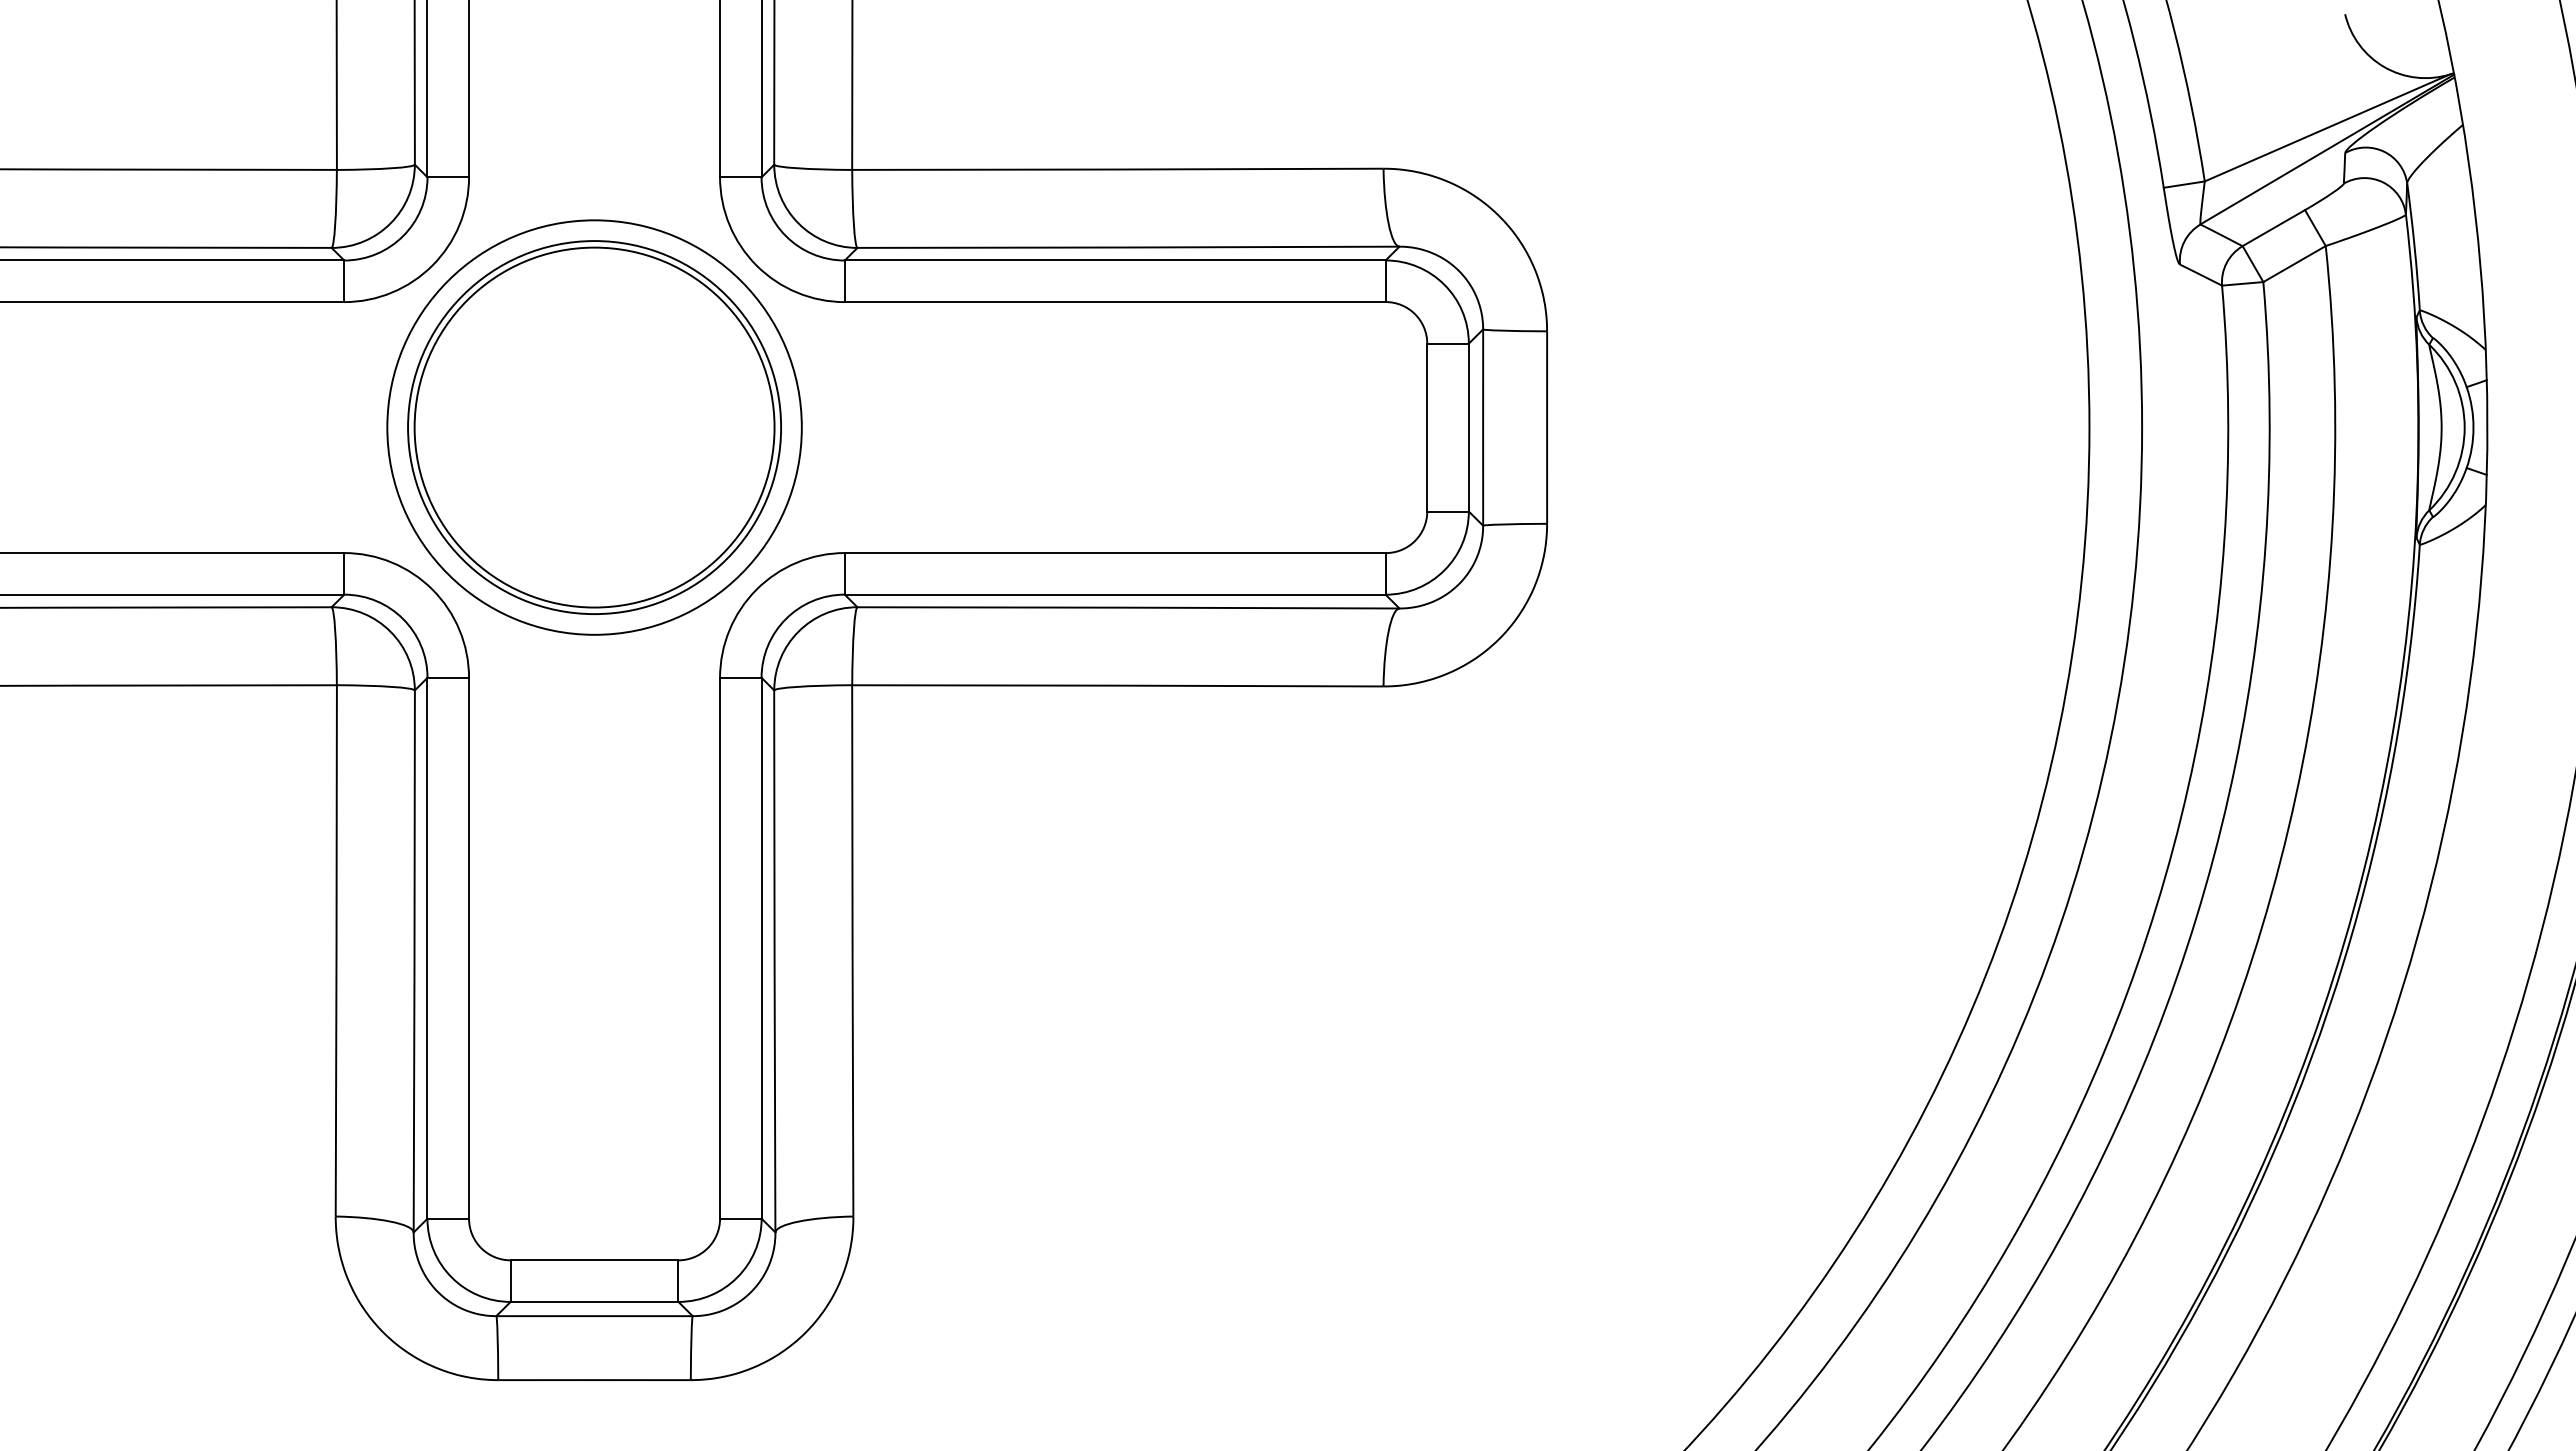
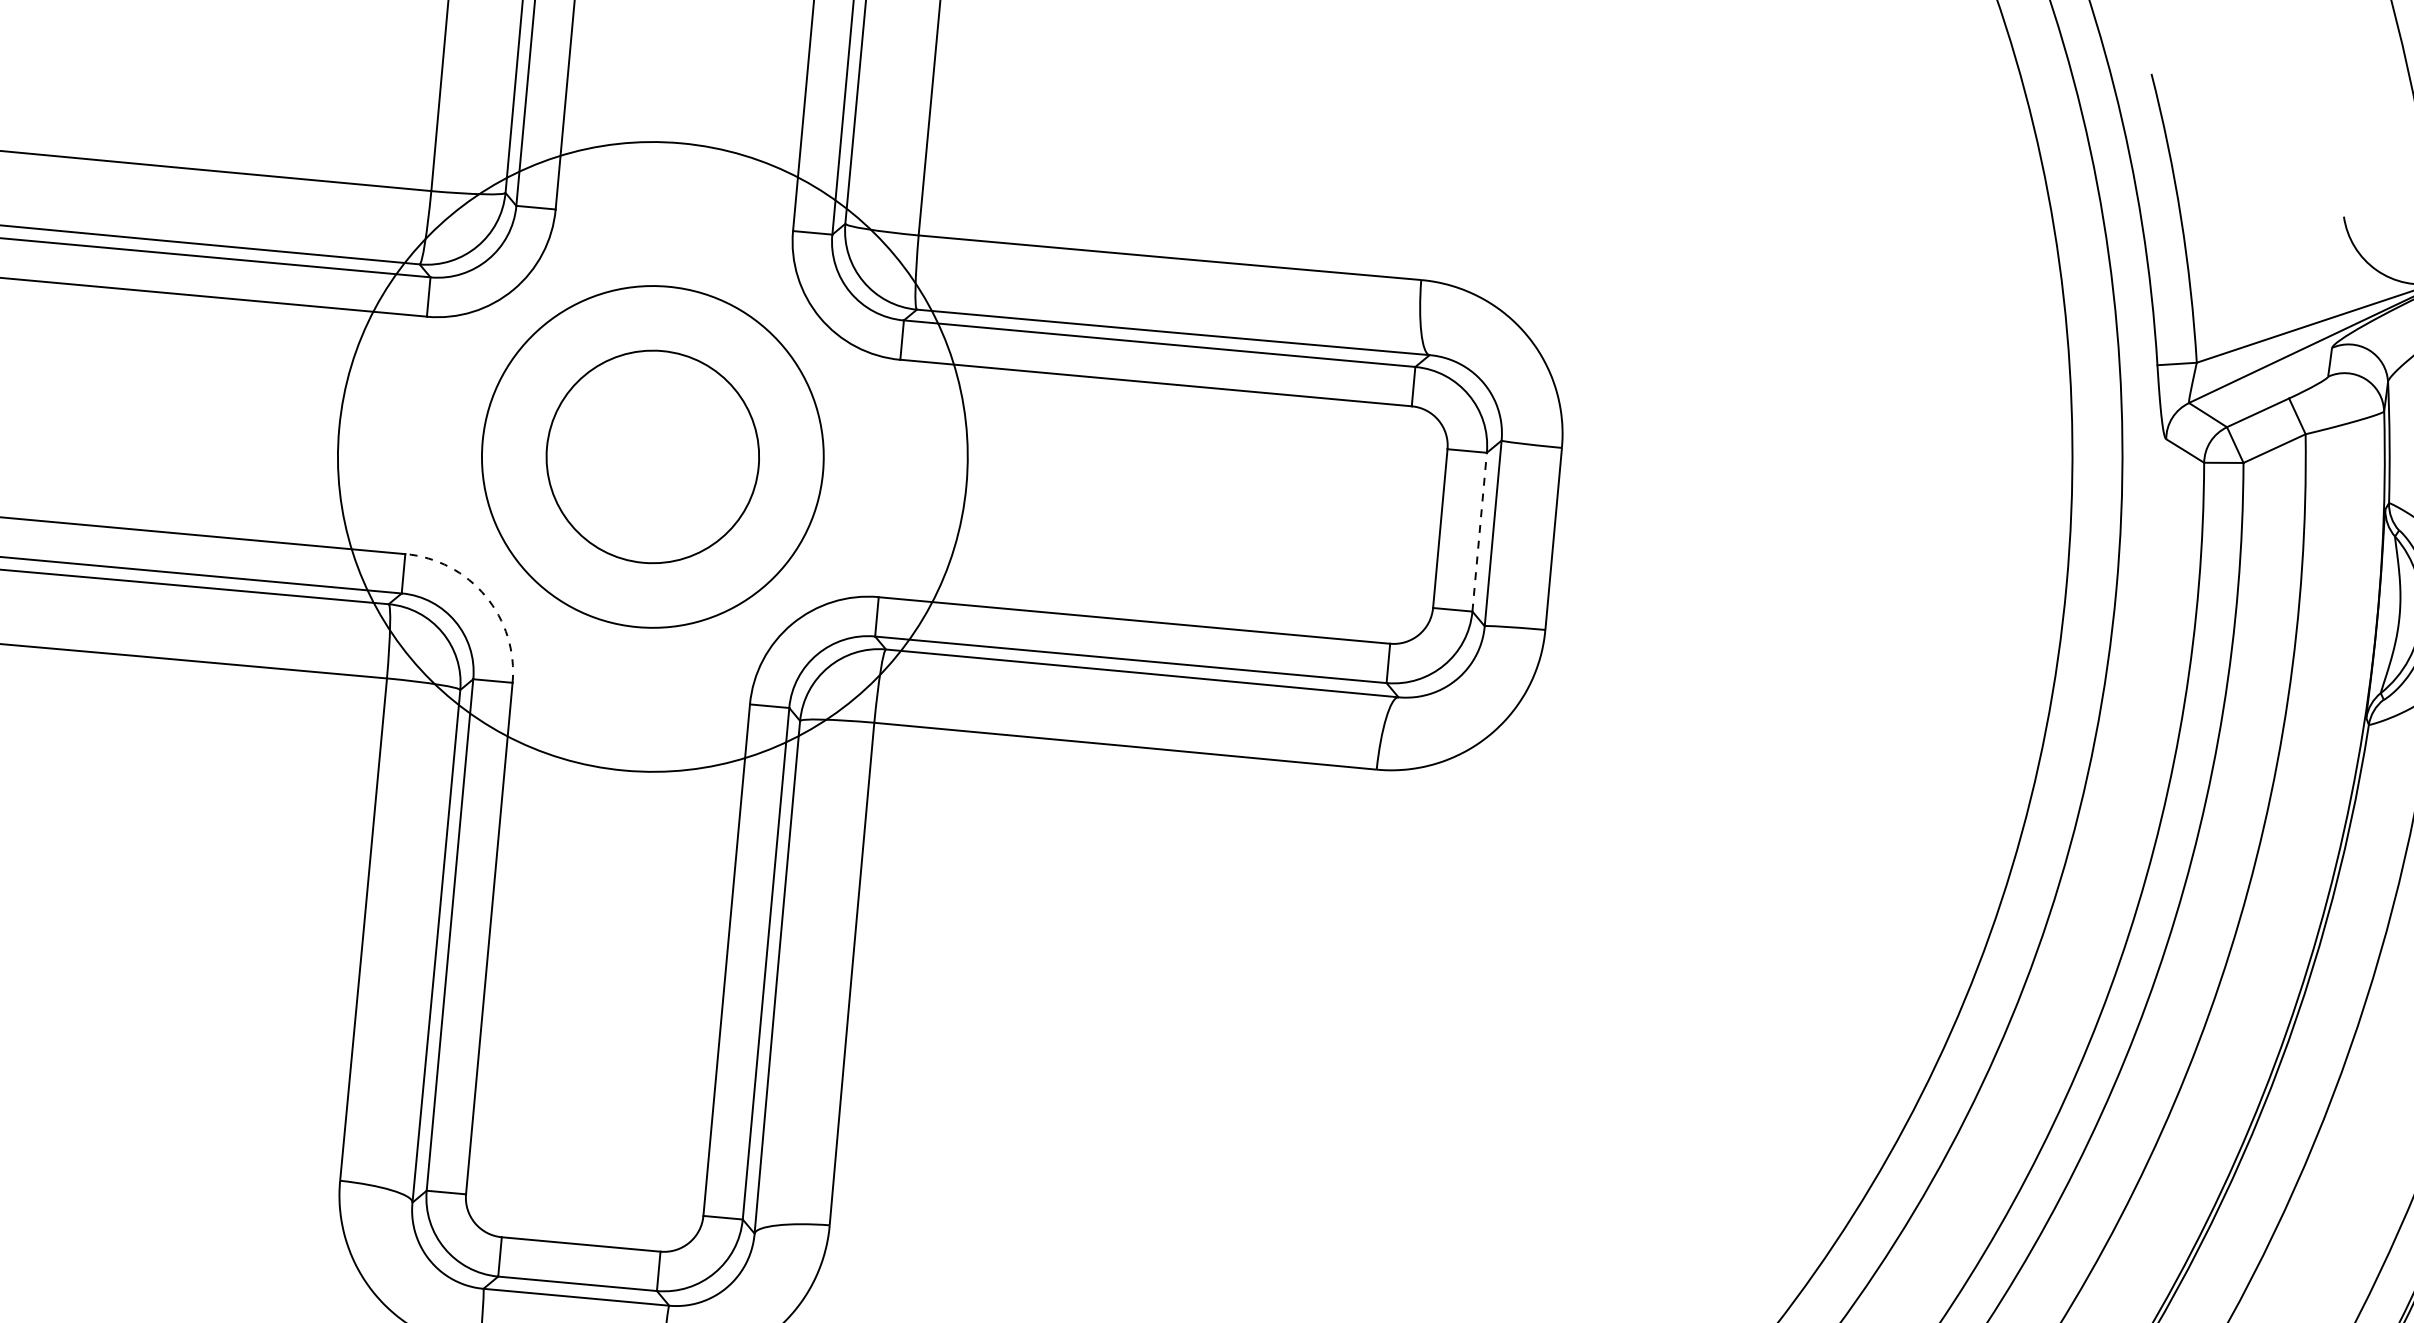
circle: (594, 427) -> (652, 456), size x0.6
circle: (594, 427) -> (652, 456), size x1.6
line: (1468, 427) -> (1479, 532), solid -> dashed
arc: (432, 589) -> (485, 596), solid -> dashed

